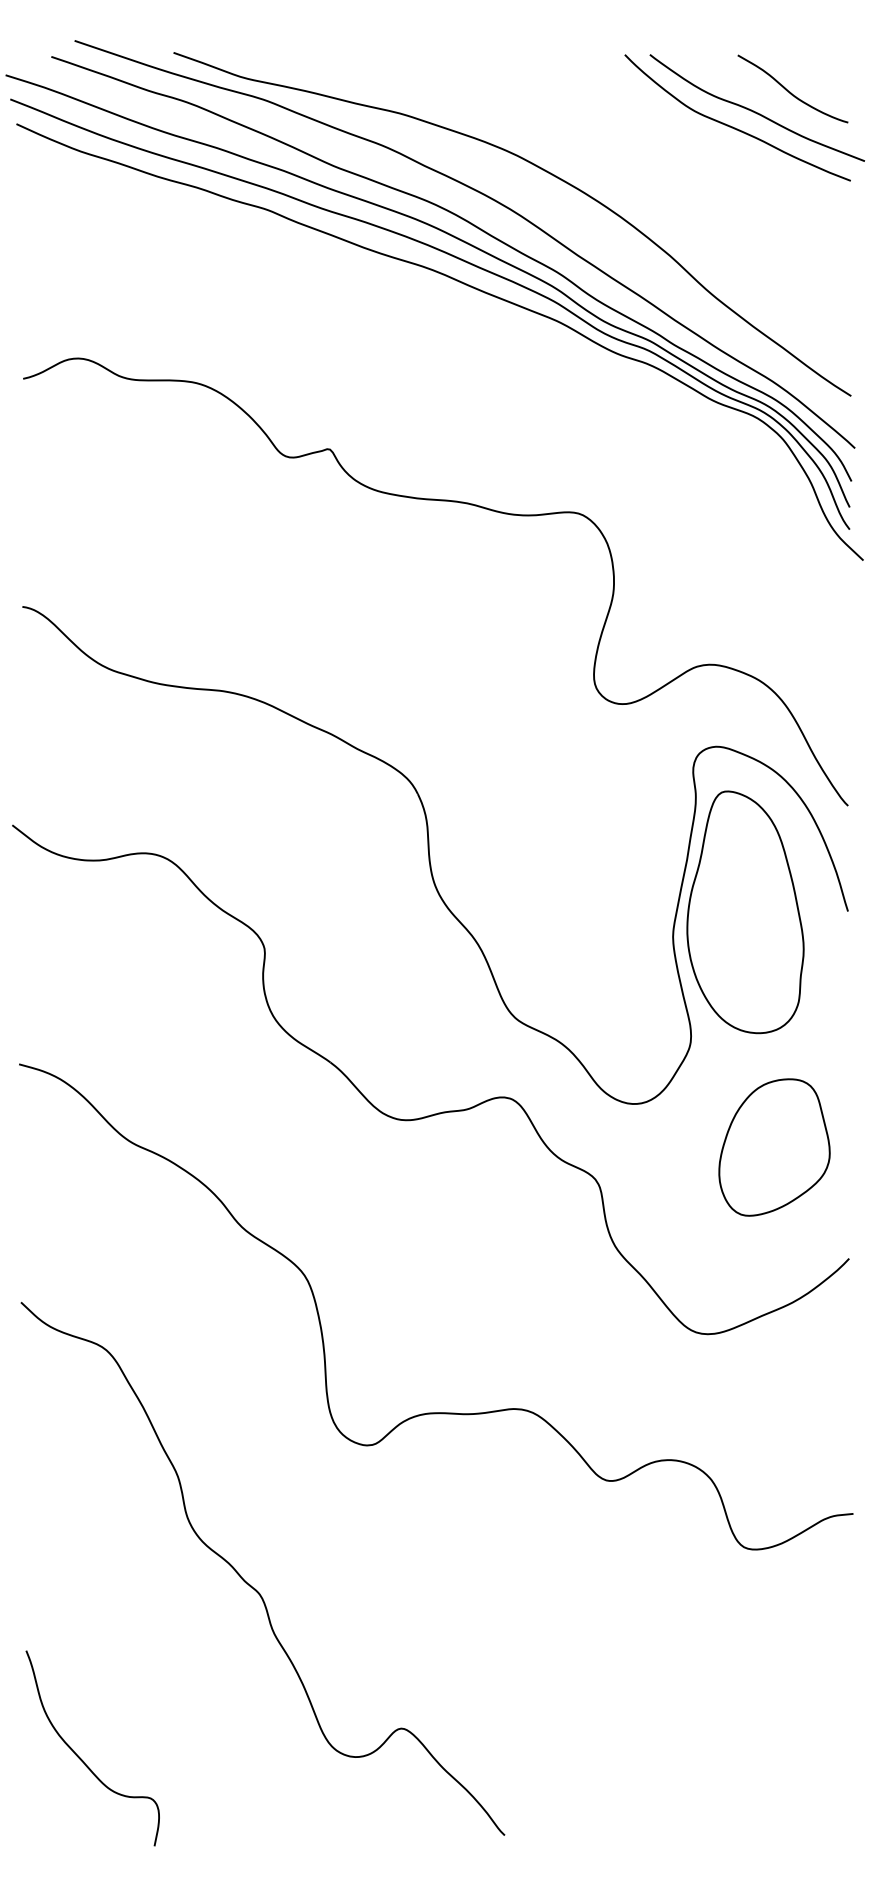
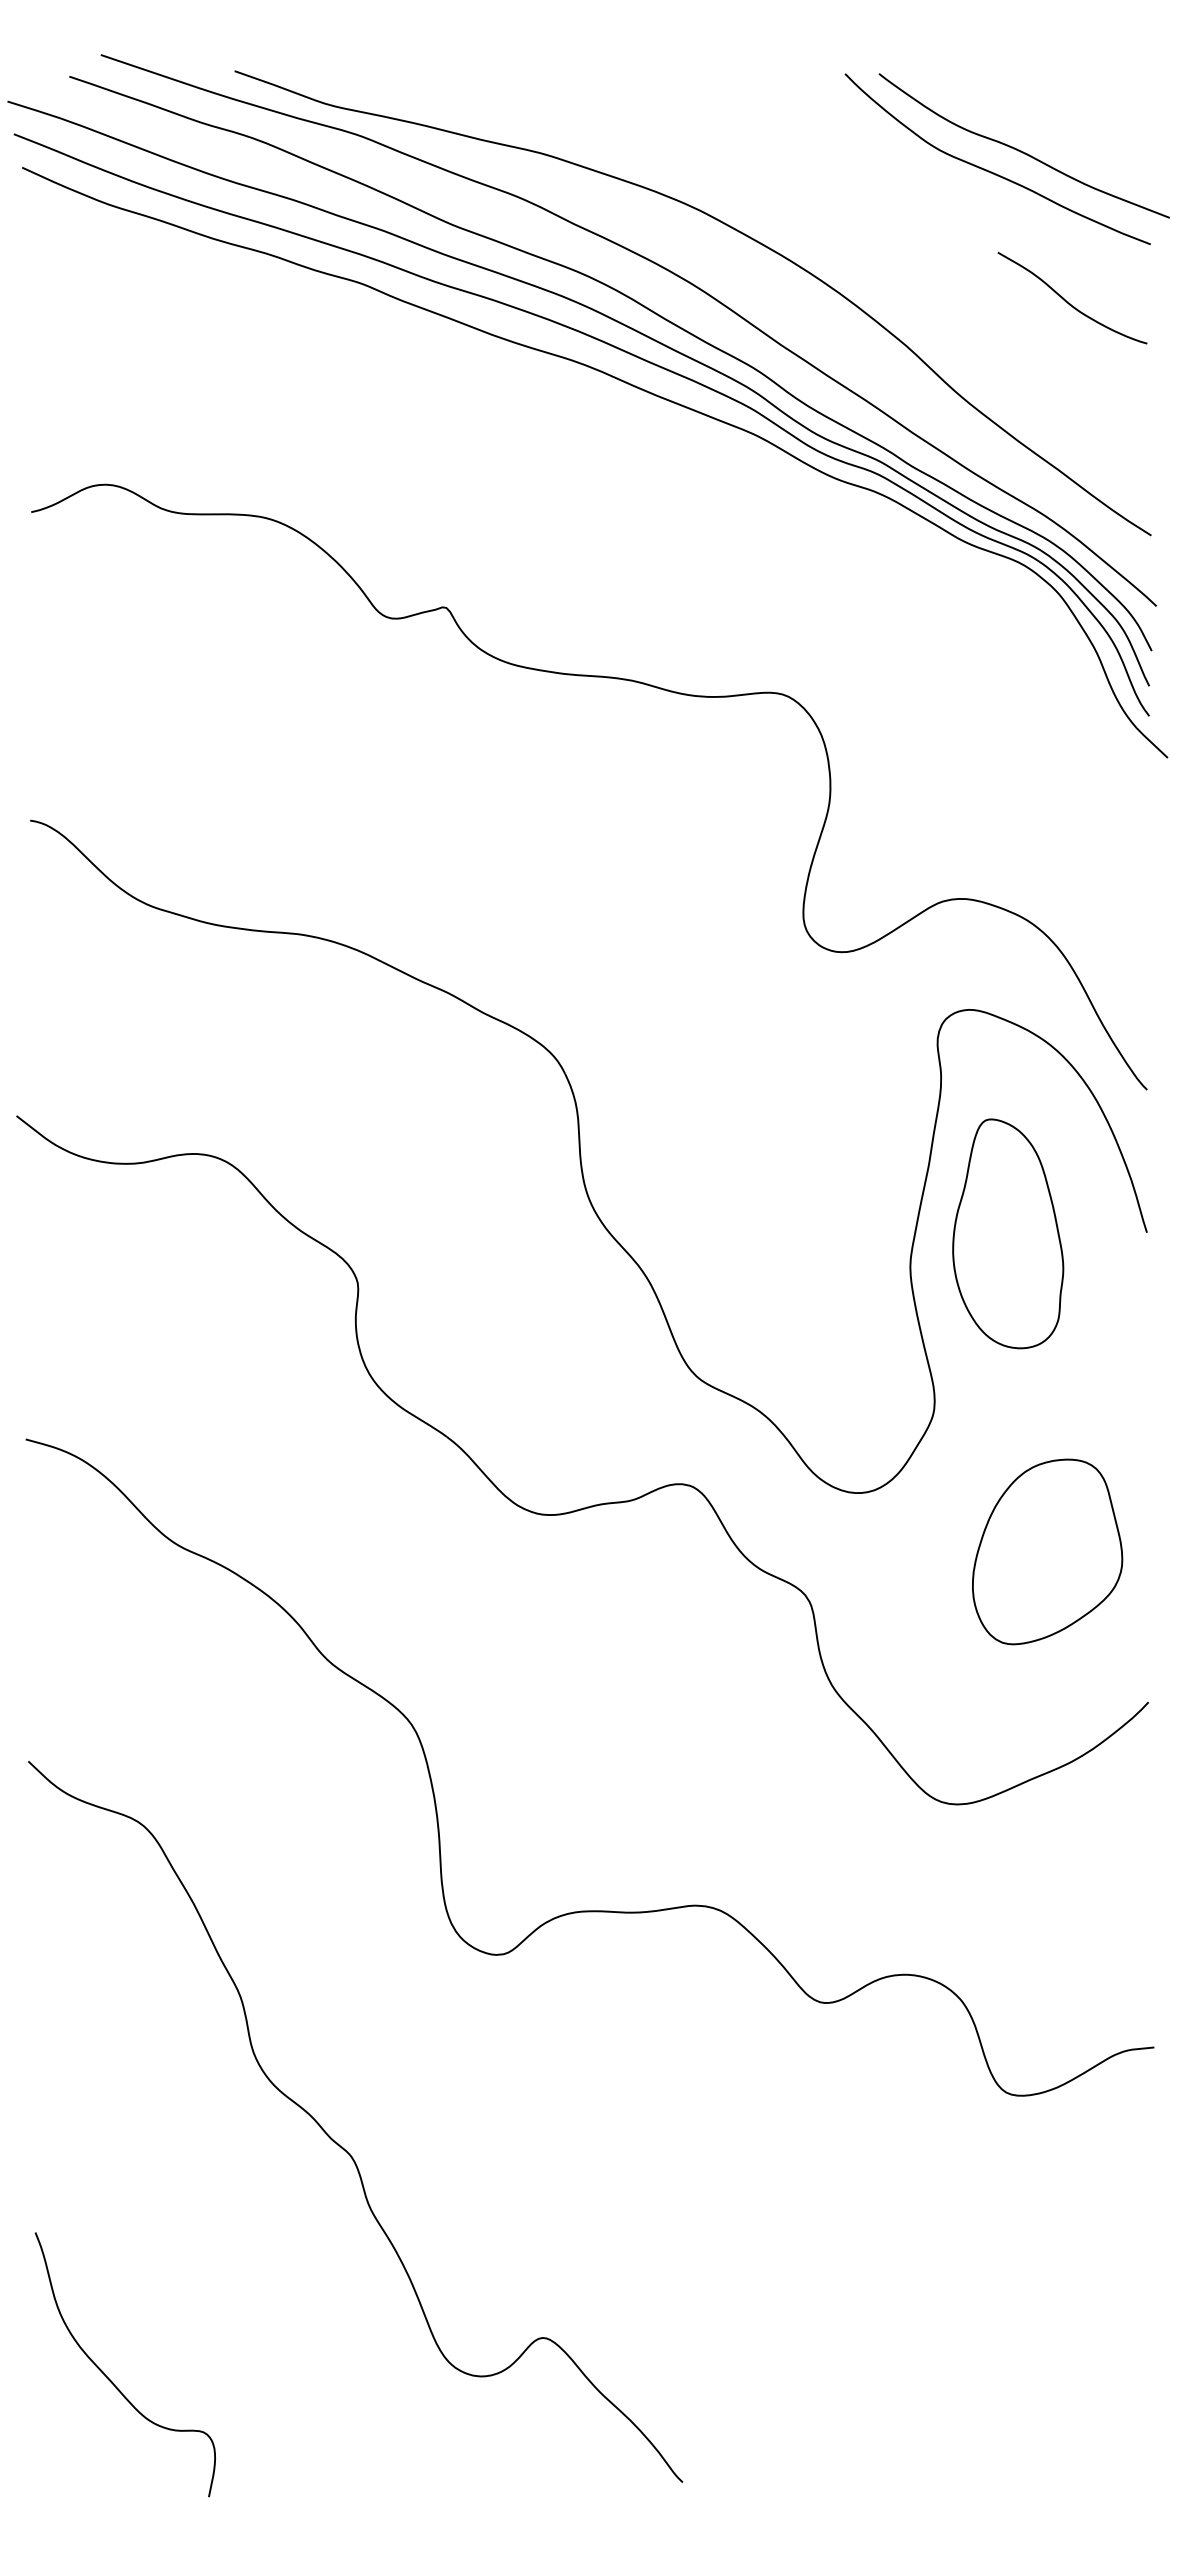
curve: (790, 92) -> (1069, 302), moved
part: (744, 912) -> (1007, 1233), size x0.7

